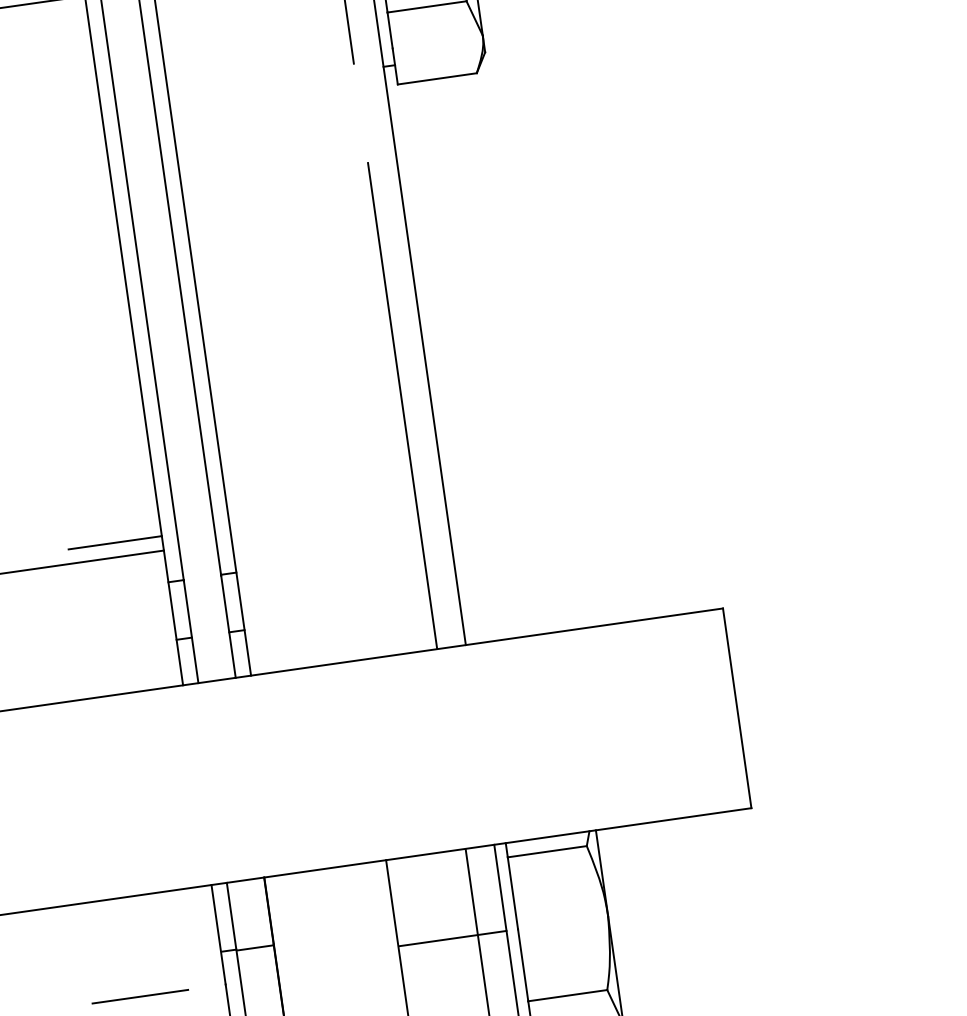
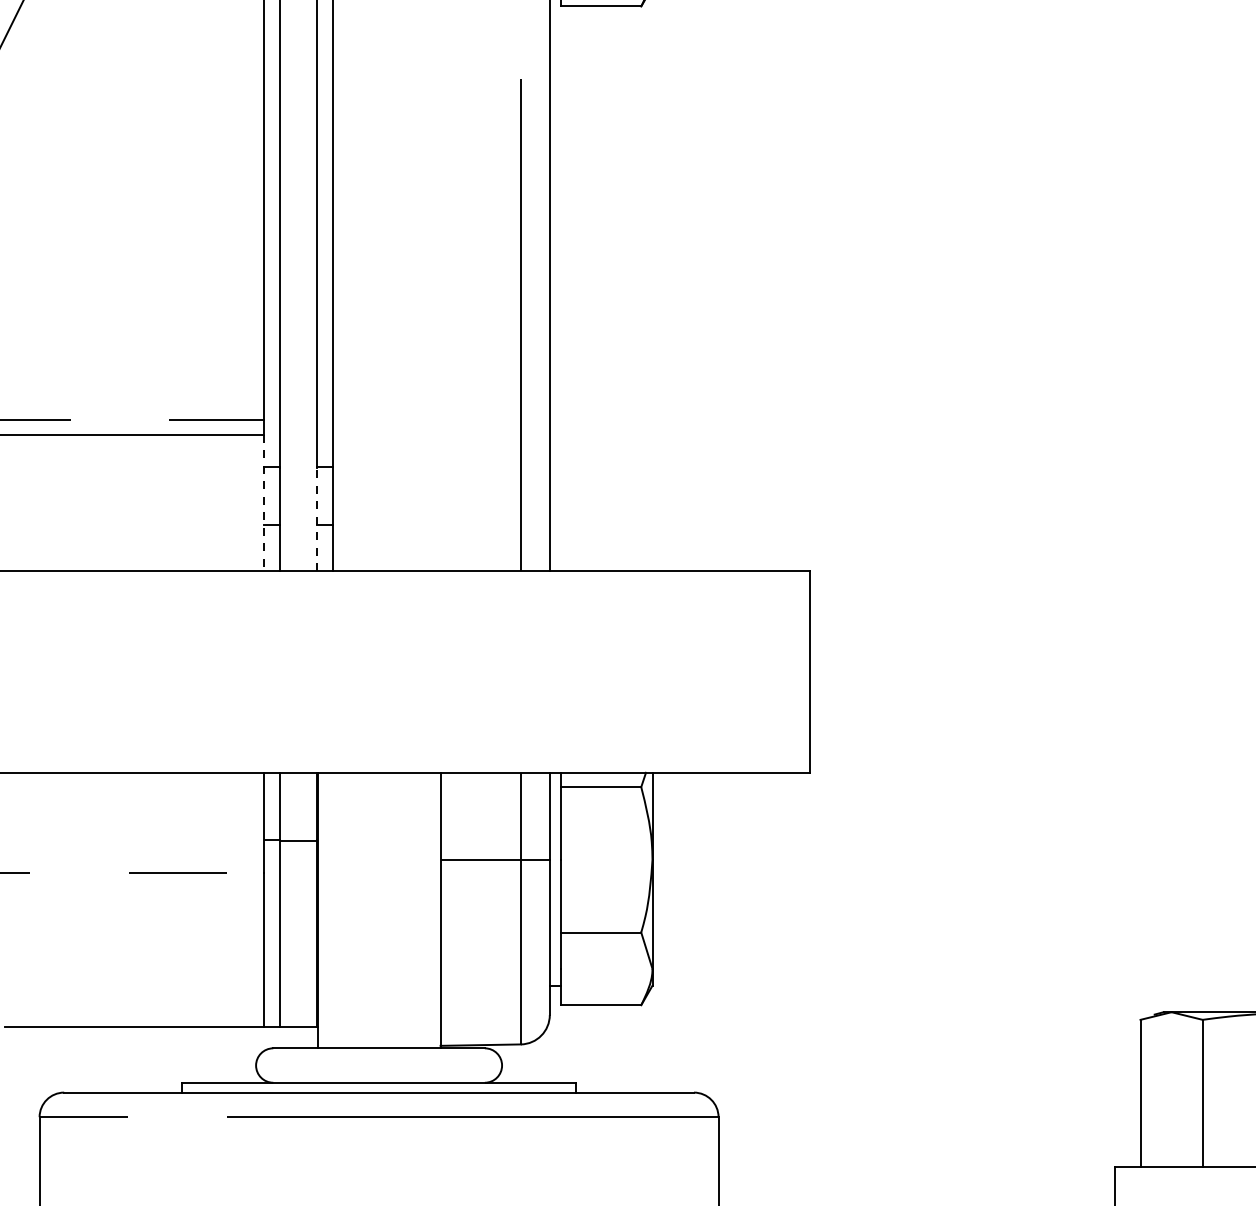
line: (173, 618) -> (264, 503), solid -> dashed
line: (228, 626) -> (317, 519), solid -> dashed

